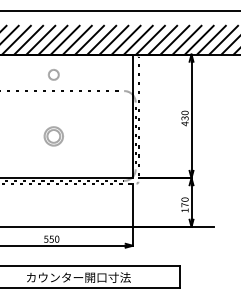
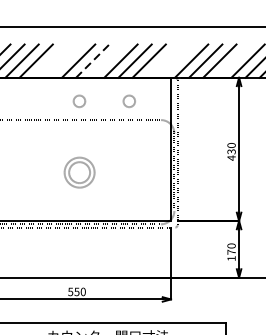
line: (28, 39) -> (50, 60), removed
line: (40, 39) -> (64, 60), removed
line: (65, 39) -> (93, 60), solid -> dashed
line: (77, 39) -> (106, 60), removed
line: (125, 39) -> (162, 60), removed
line: (138, 39) -> (177, 60), removed
line: (186, 39) -> (233, 60), removed
circle: (96, 74) -> (128, 100), added
part: (53, 136) -> (79, 172), size x1.4

